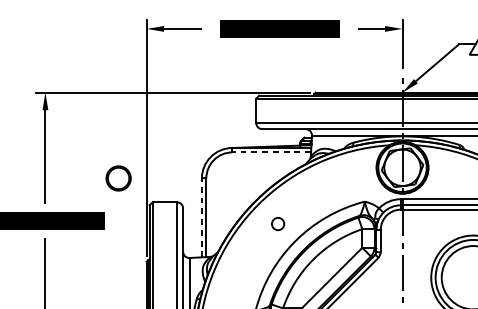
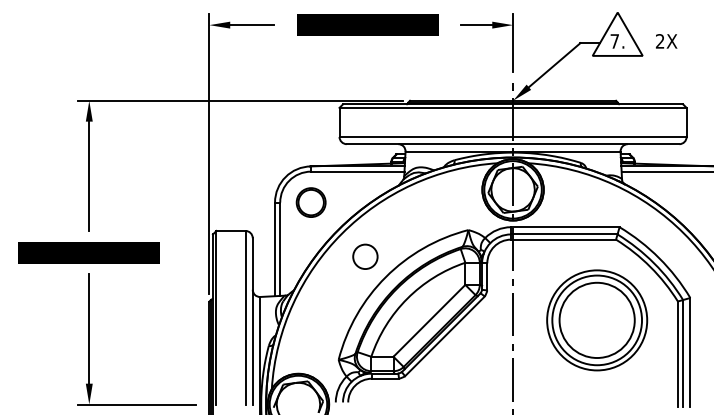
line: (271, 152) -> (357, 171), dashed -> solid
part: (118, 178) -> (310, 202), moved
line: (202, 217) -> (275, 249), dashed -> solid
circle: (278, 223) -> (365, 256), size x1.67

